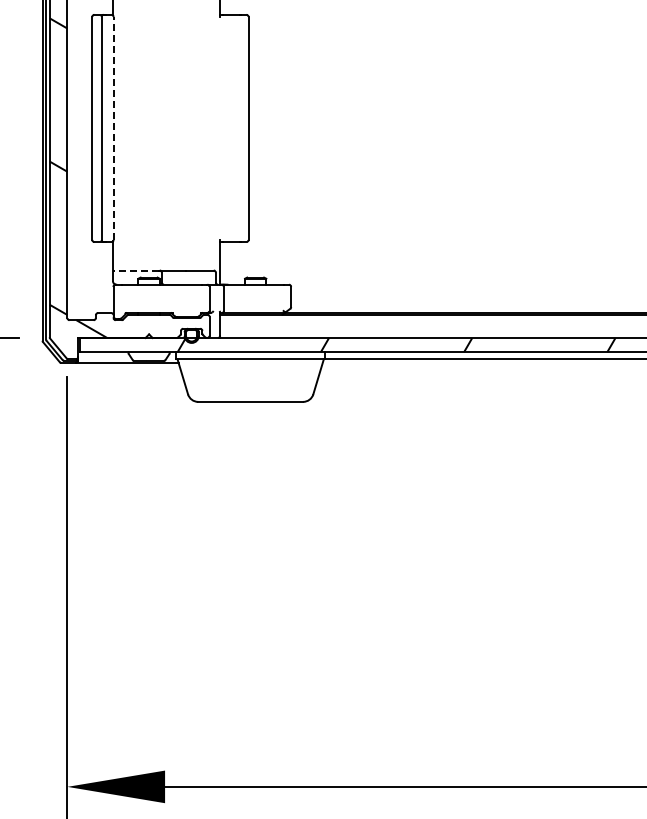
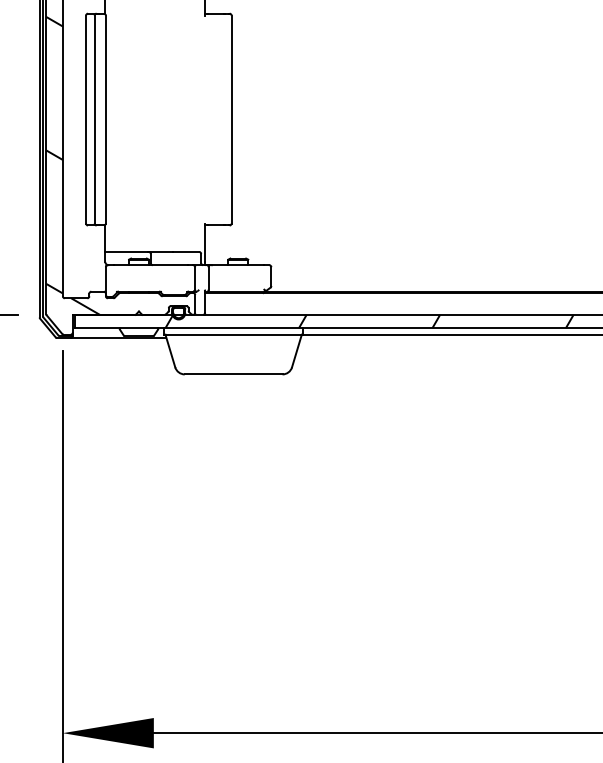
line: (113, 128) -> (105, 119), dashed -> solid
line: (135, 270) -> (126, 251), dashed -> solid

